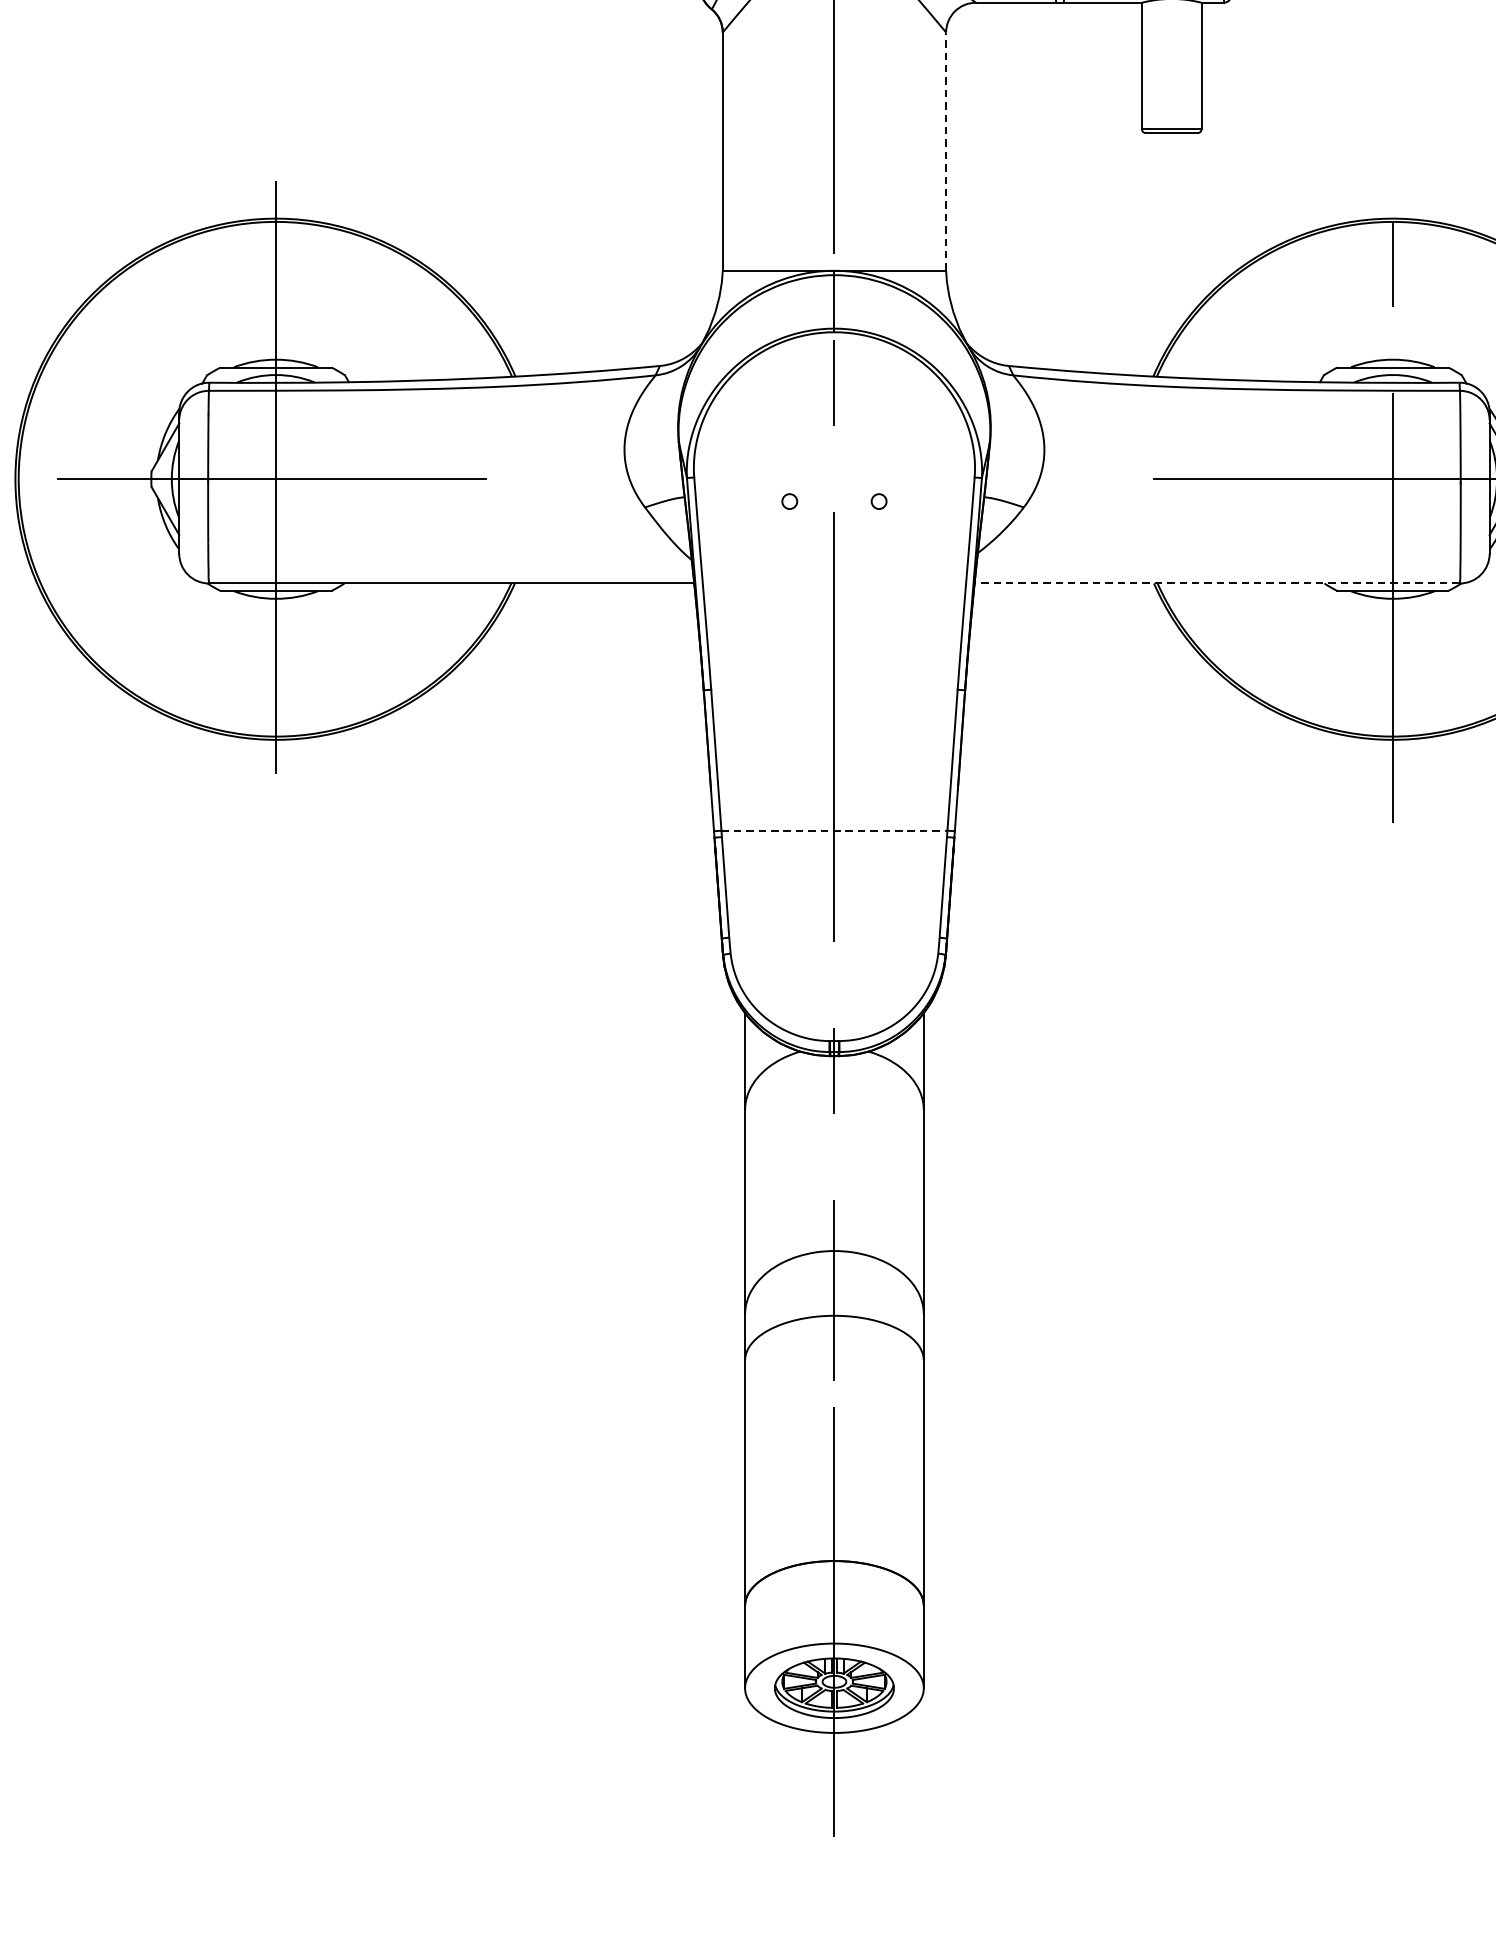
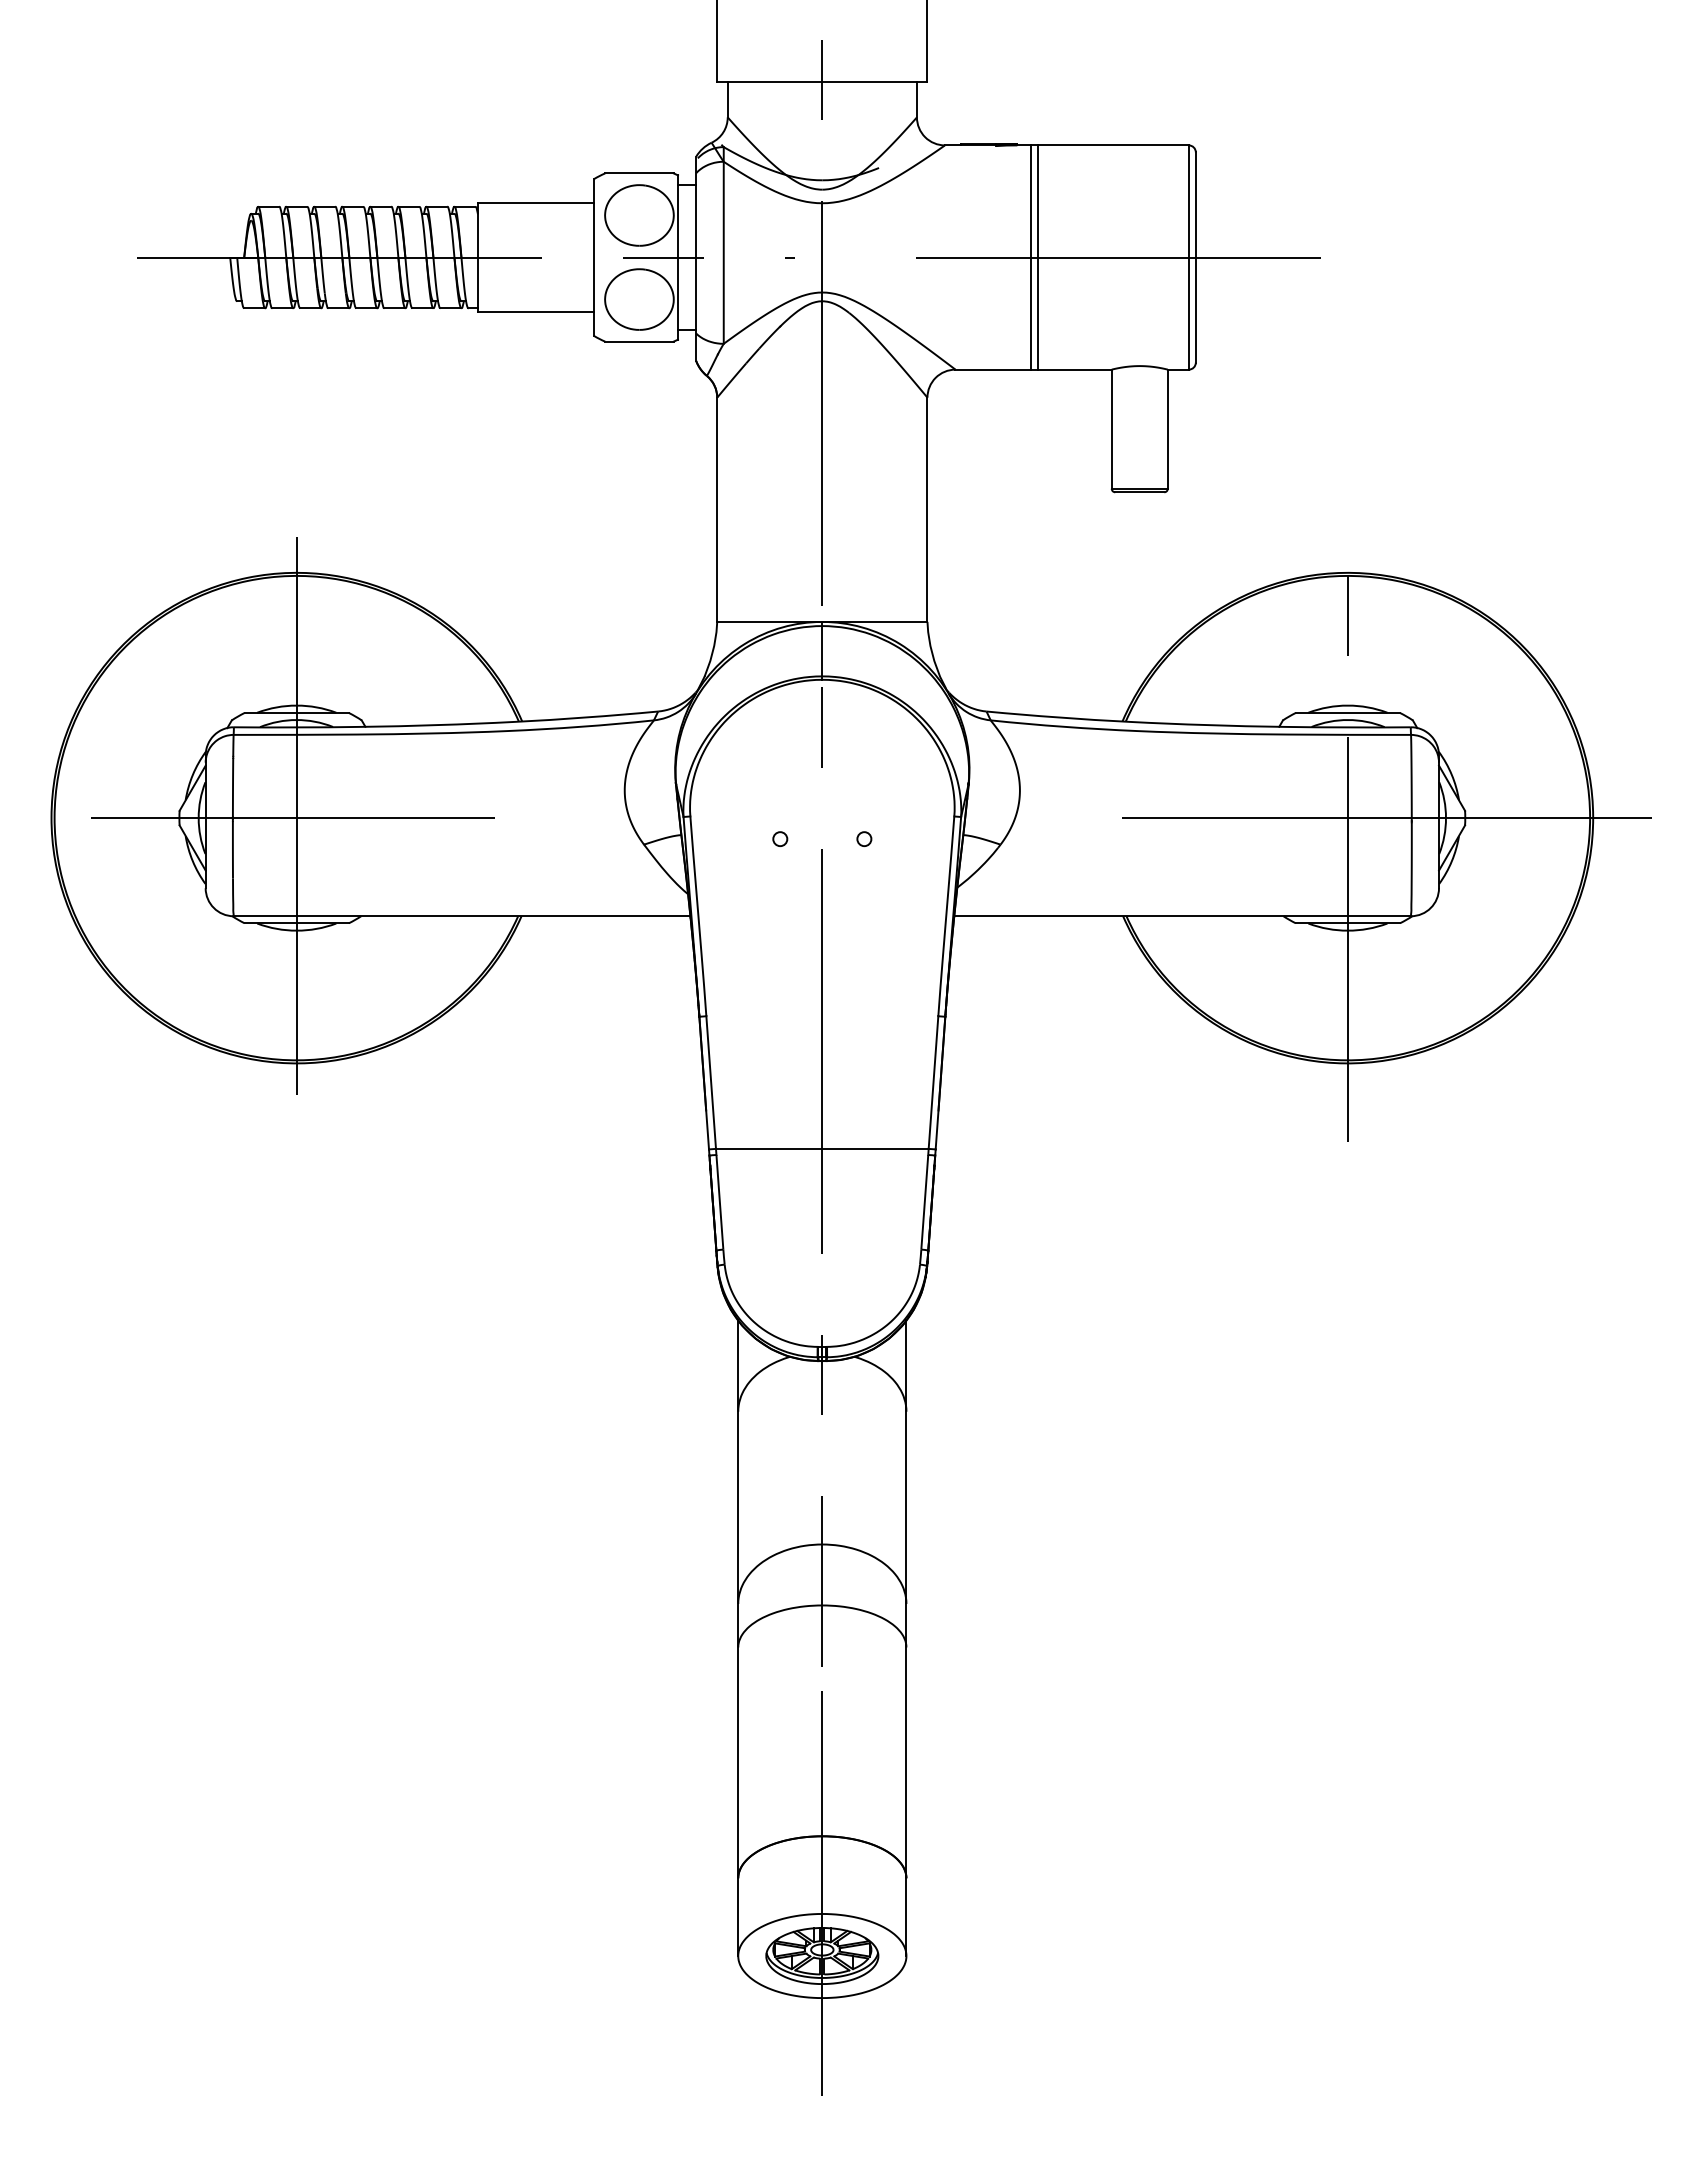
line: (946, 151) -> (927, 509), dashed -> solid
line: (1217, 583) -> (1182, 916), dashed -> solid
line: (834, 830) -> (822, 1148), dashed -> solid

